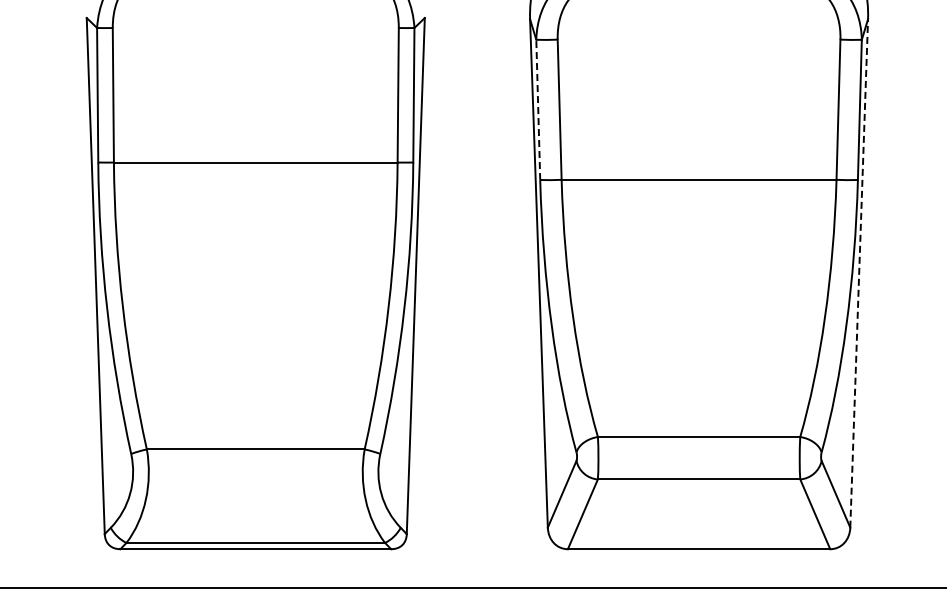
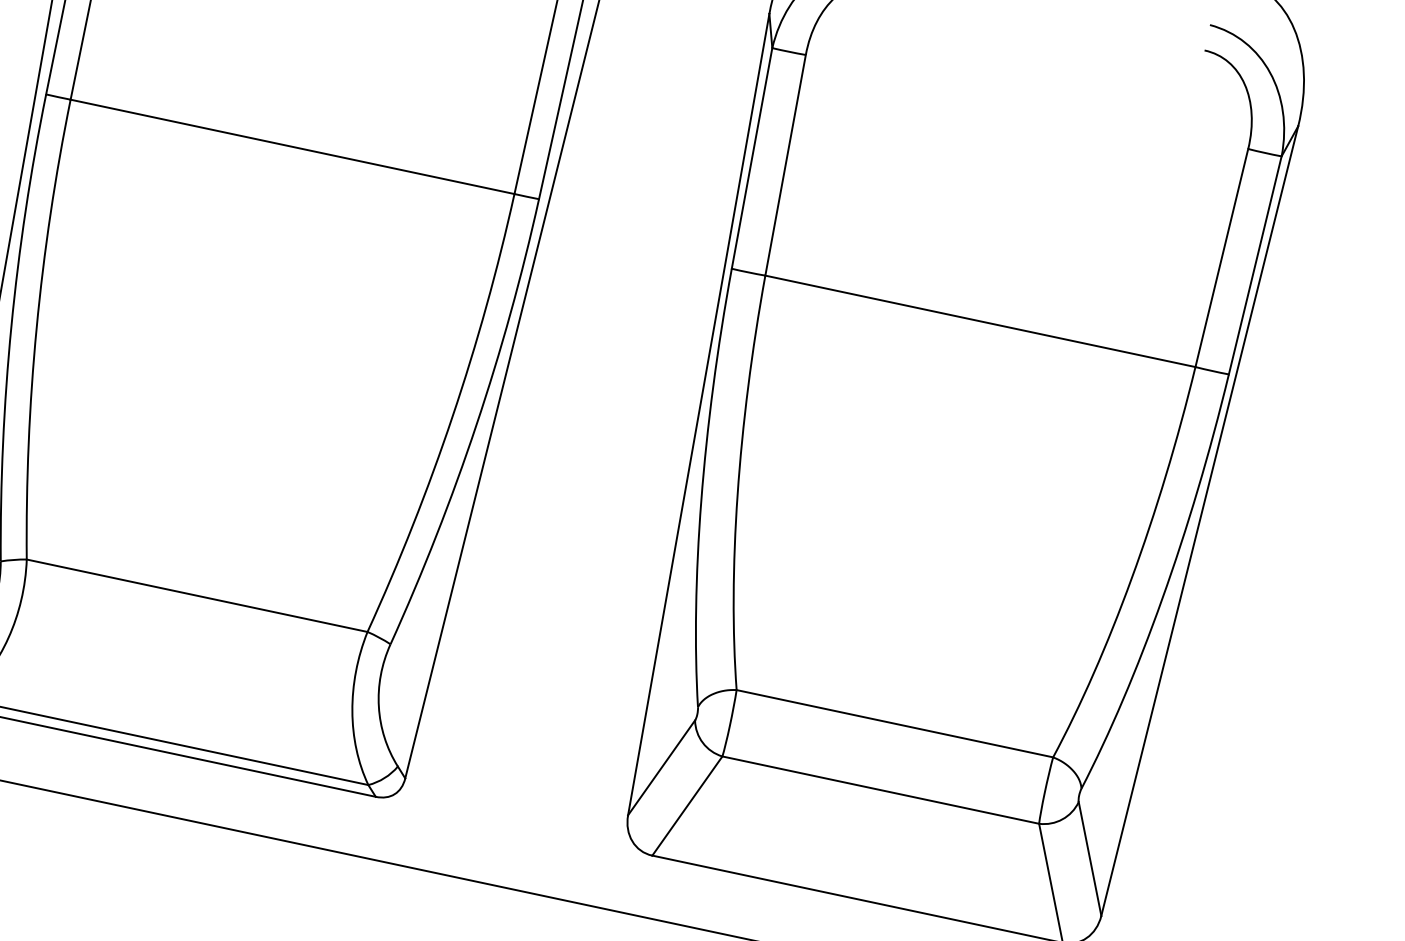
line: (538, 109) -> (752, 157), dashed -> solid
line: (859, 272) -> (1200, 519), dashed -> solid

